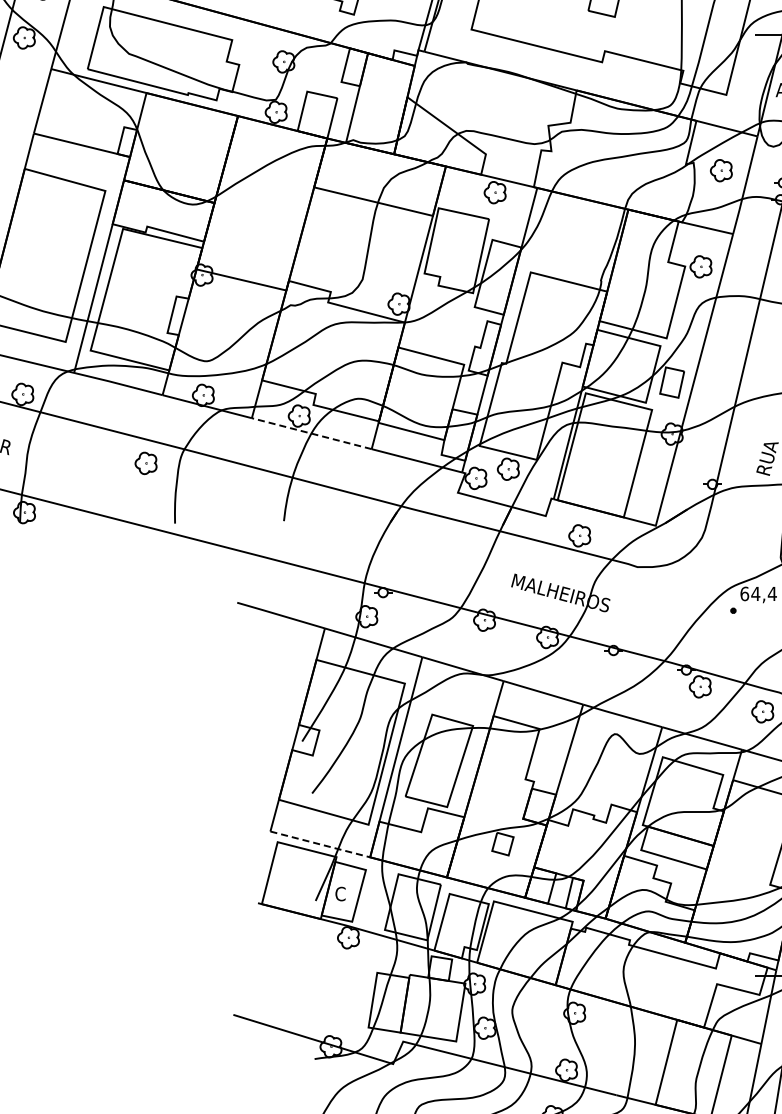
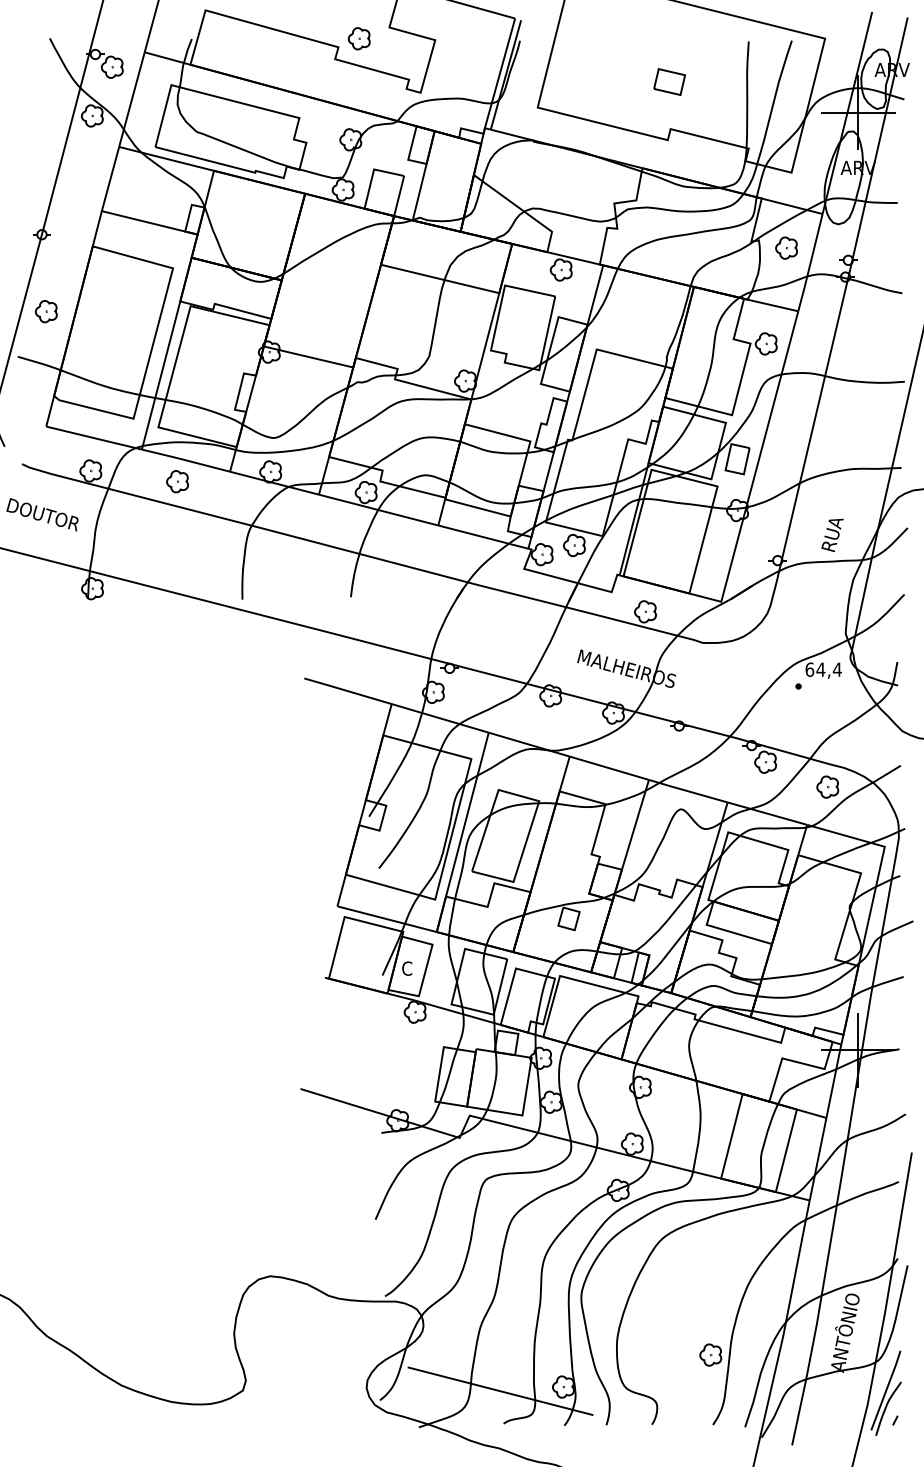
line: (311, 434) -> (378, 510), dashed -> solid
part: (146, 463) -> (177, 481), moved
line: (320, 844) -> (387, 919), dashed -> solid

